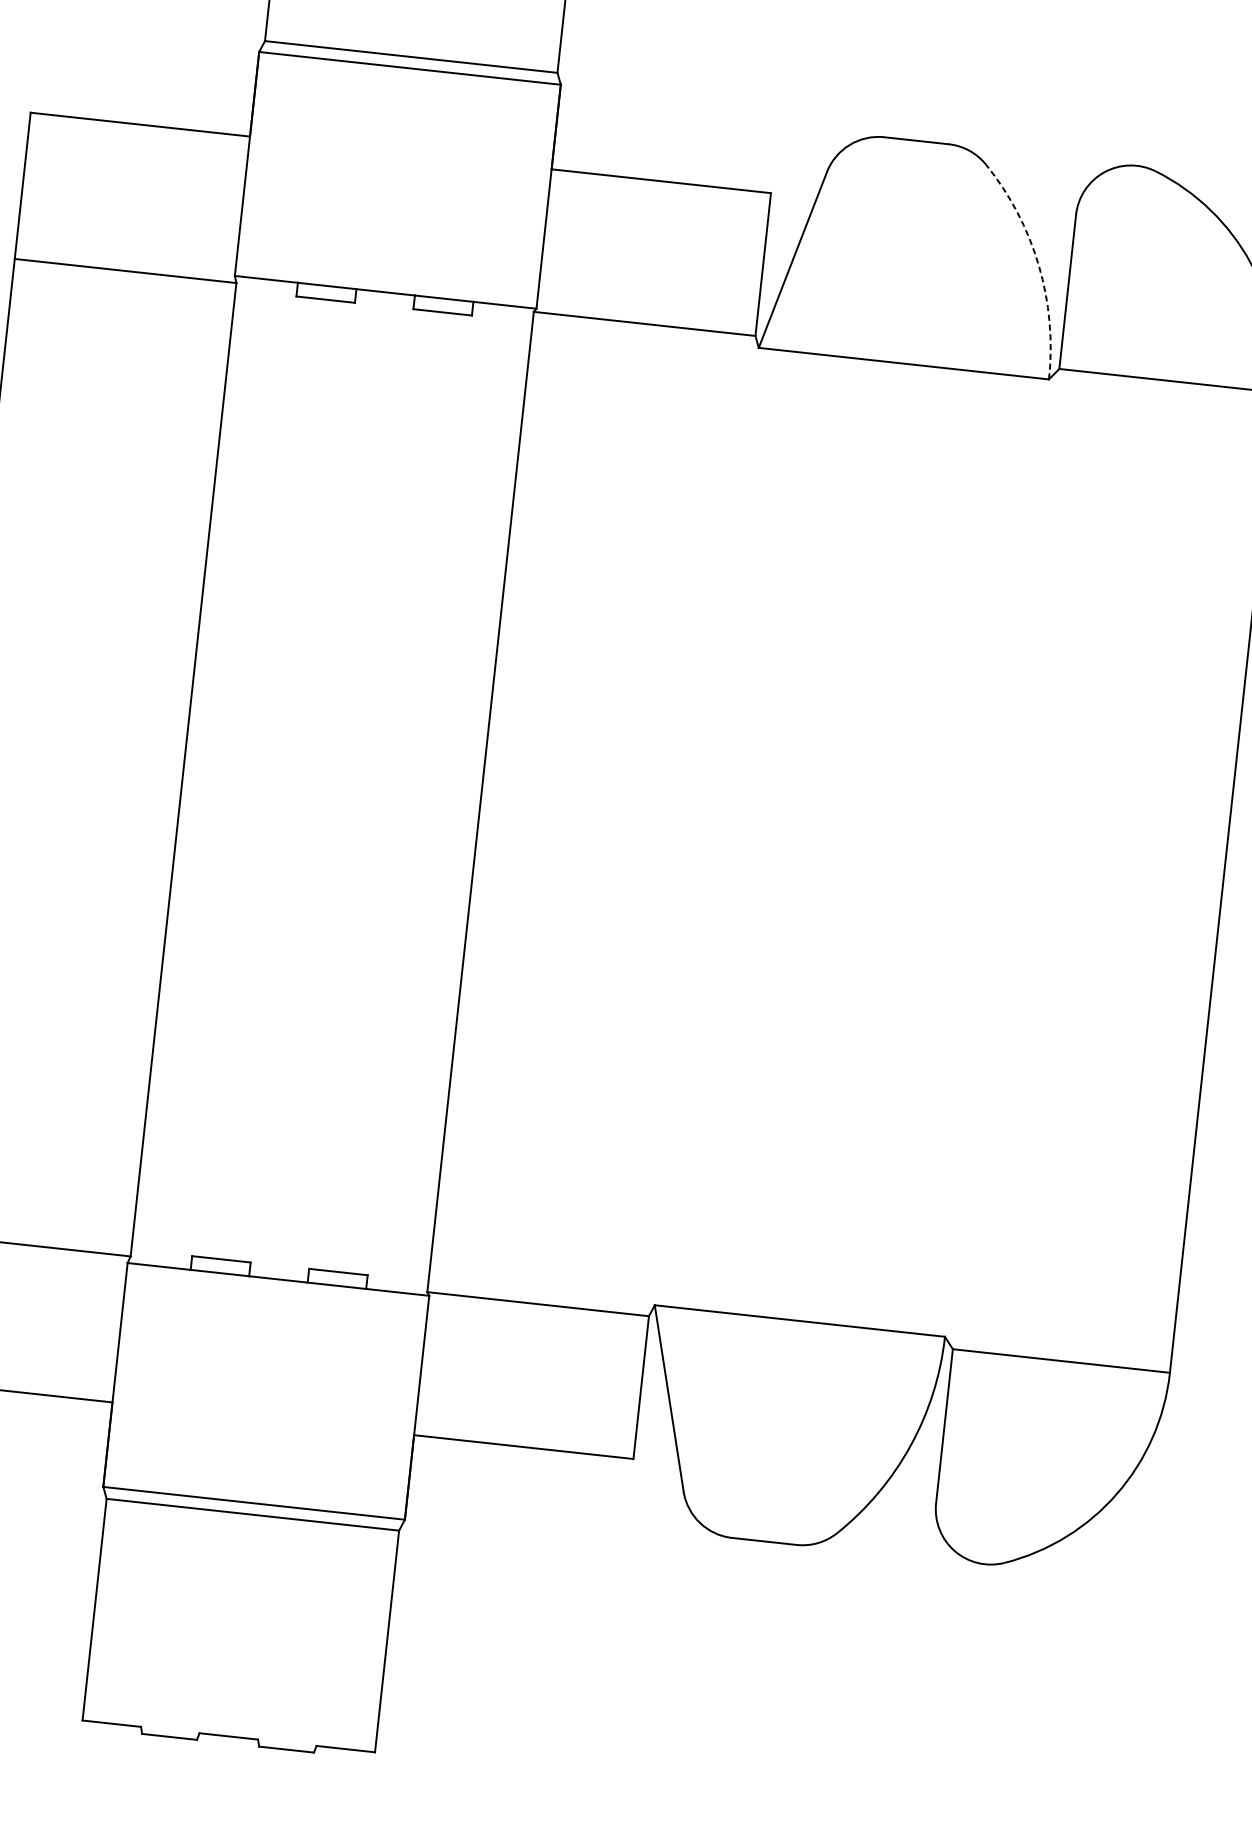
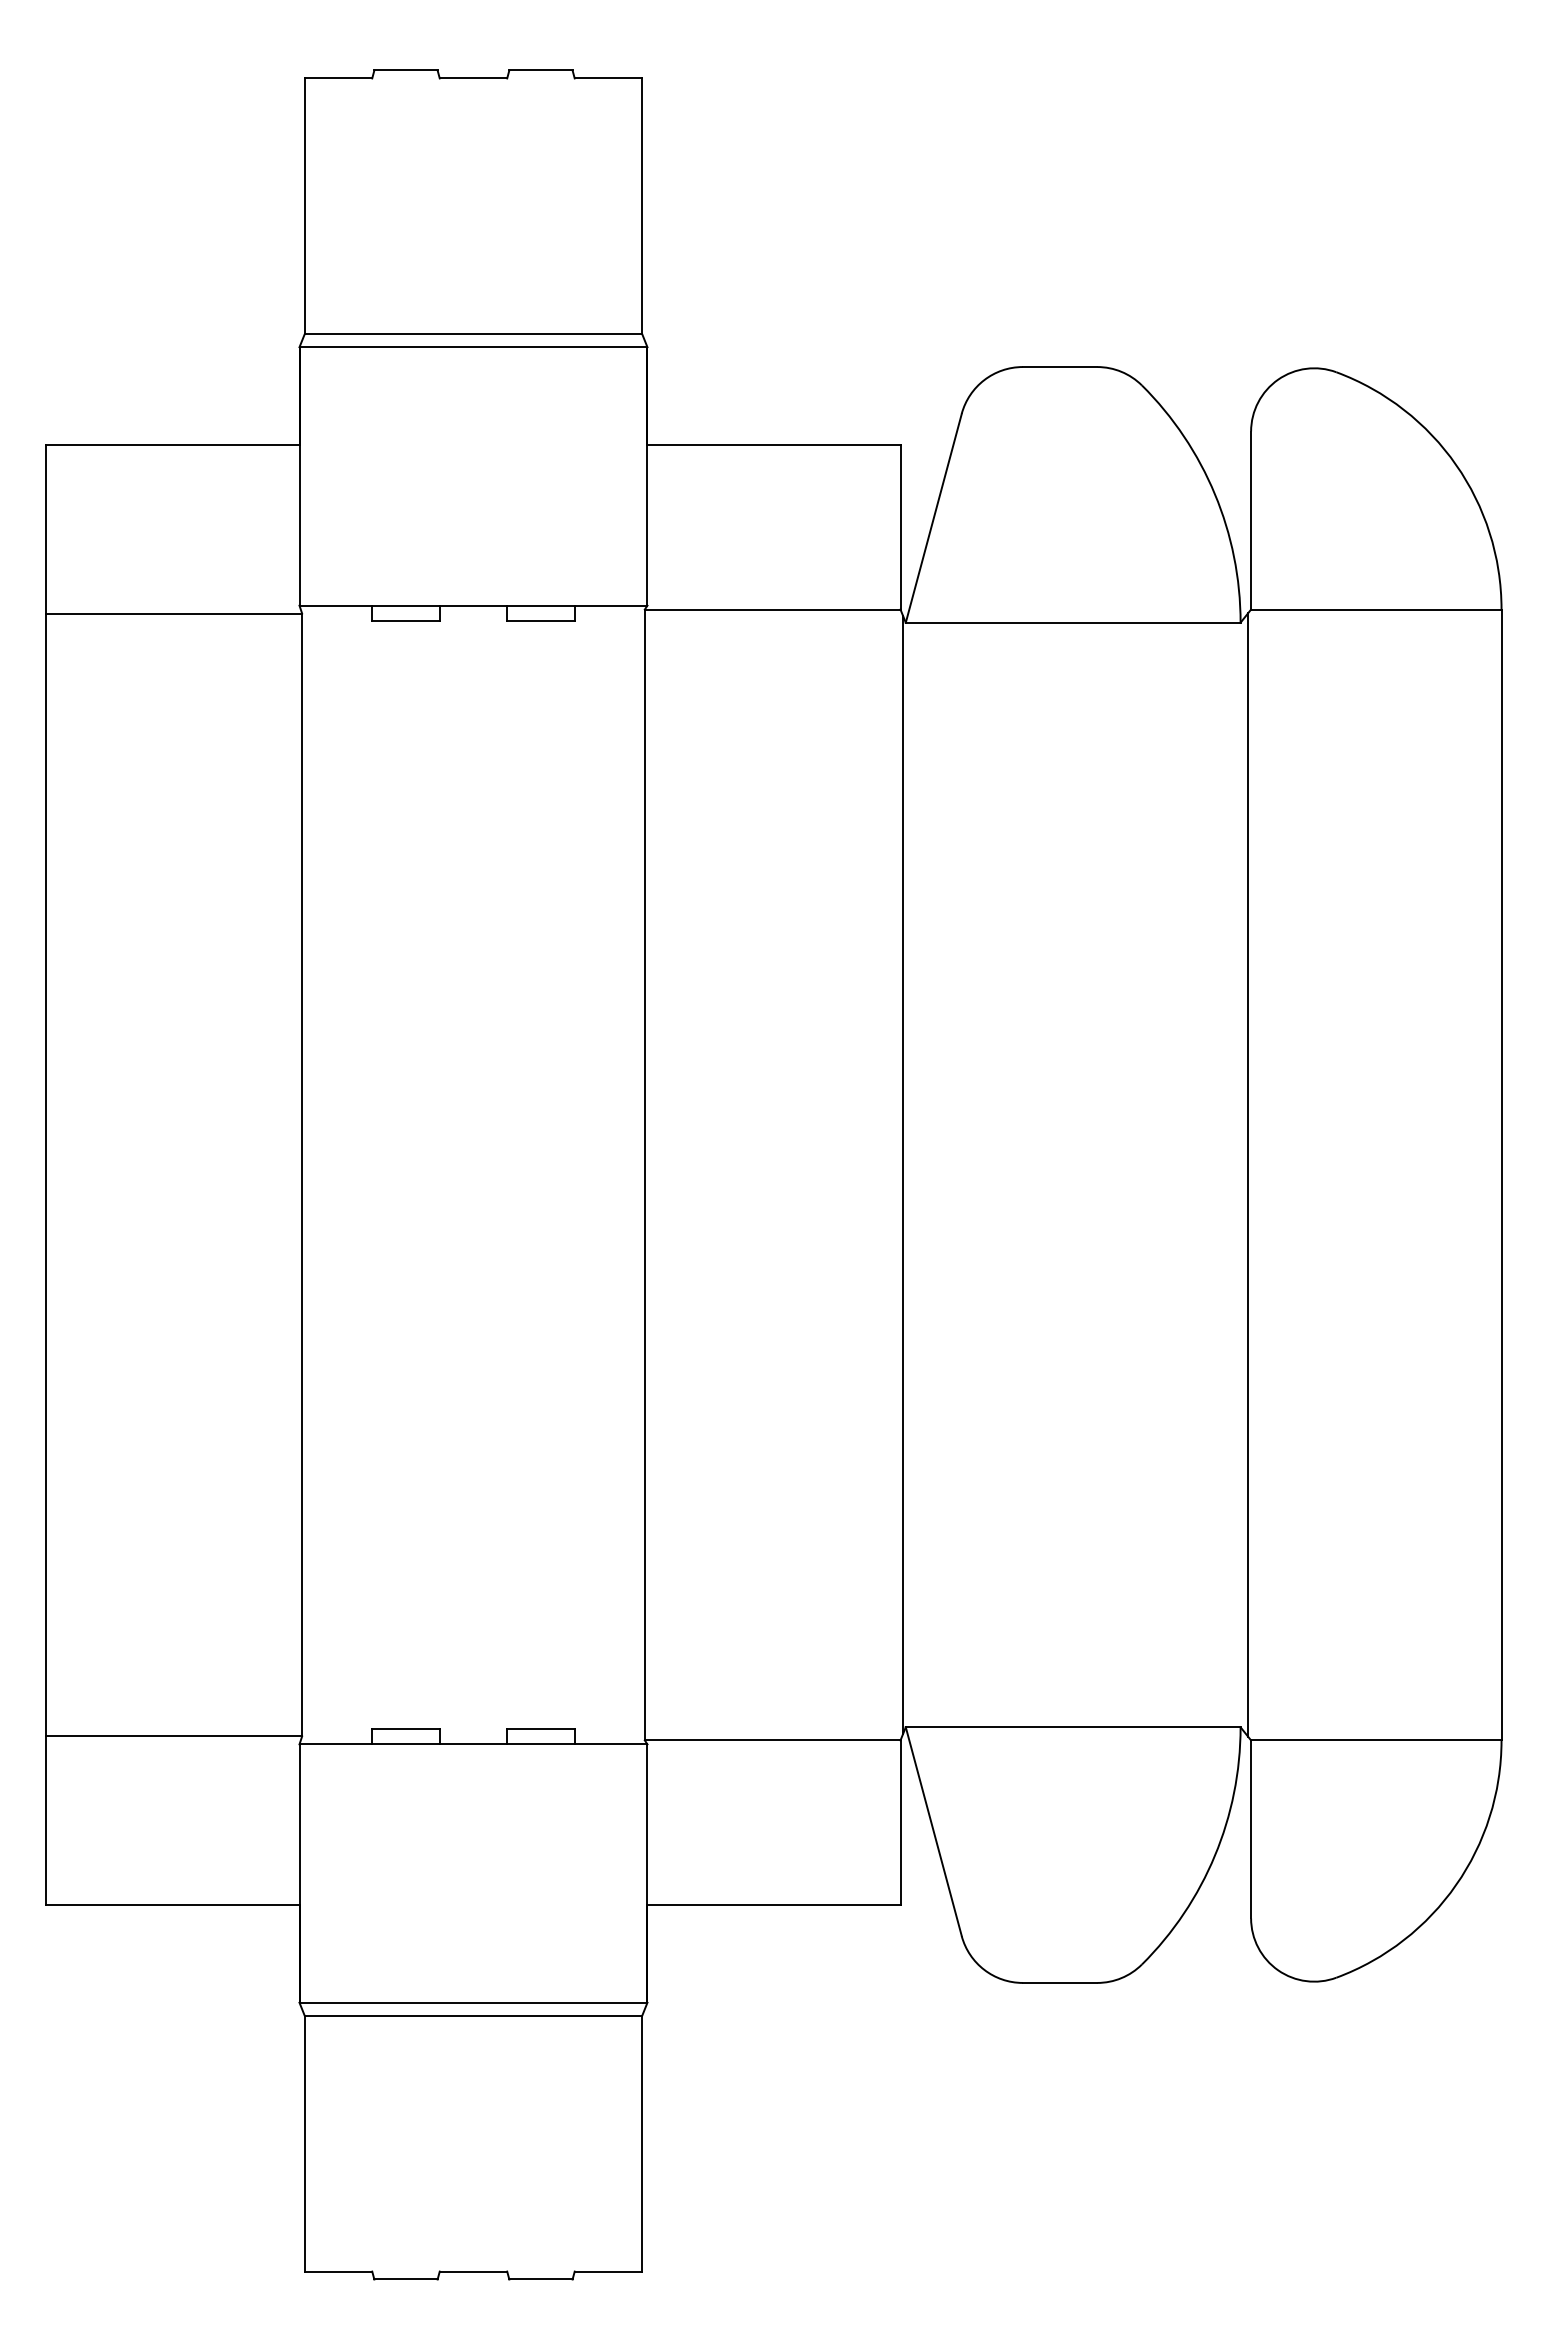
arc: (1038, 265) -> (1214, 494), dashed -> solid
line: (704, 825) -> (903, 1174), added
line: (1003, 858) -> (1248, 1174), added

